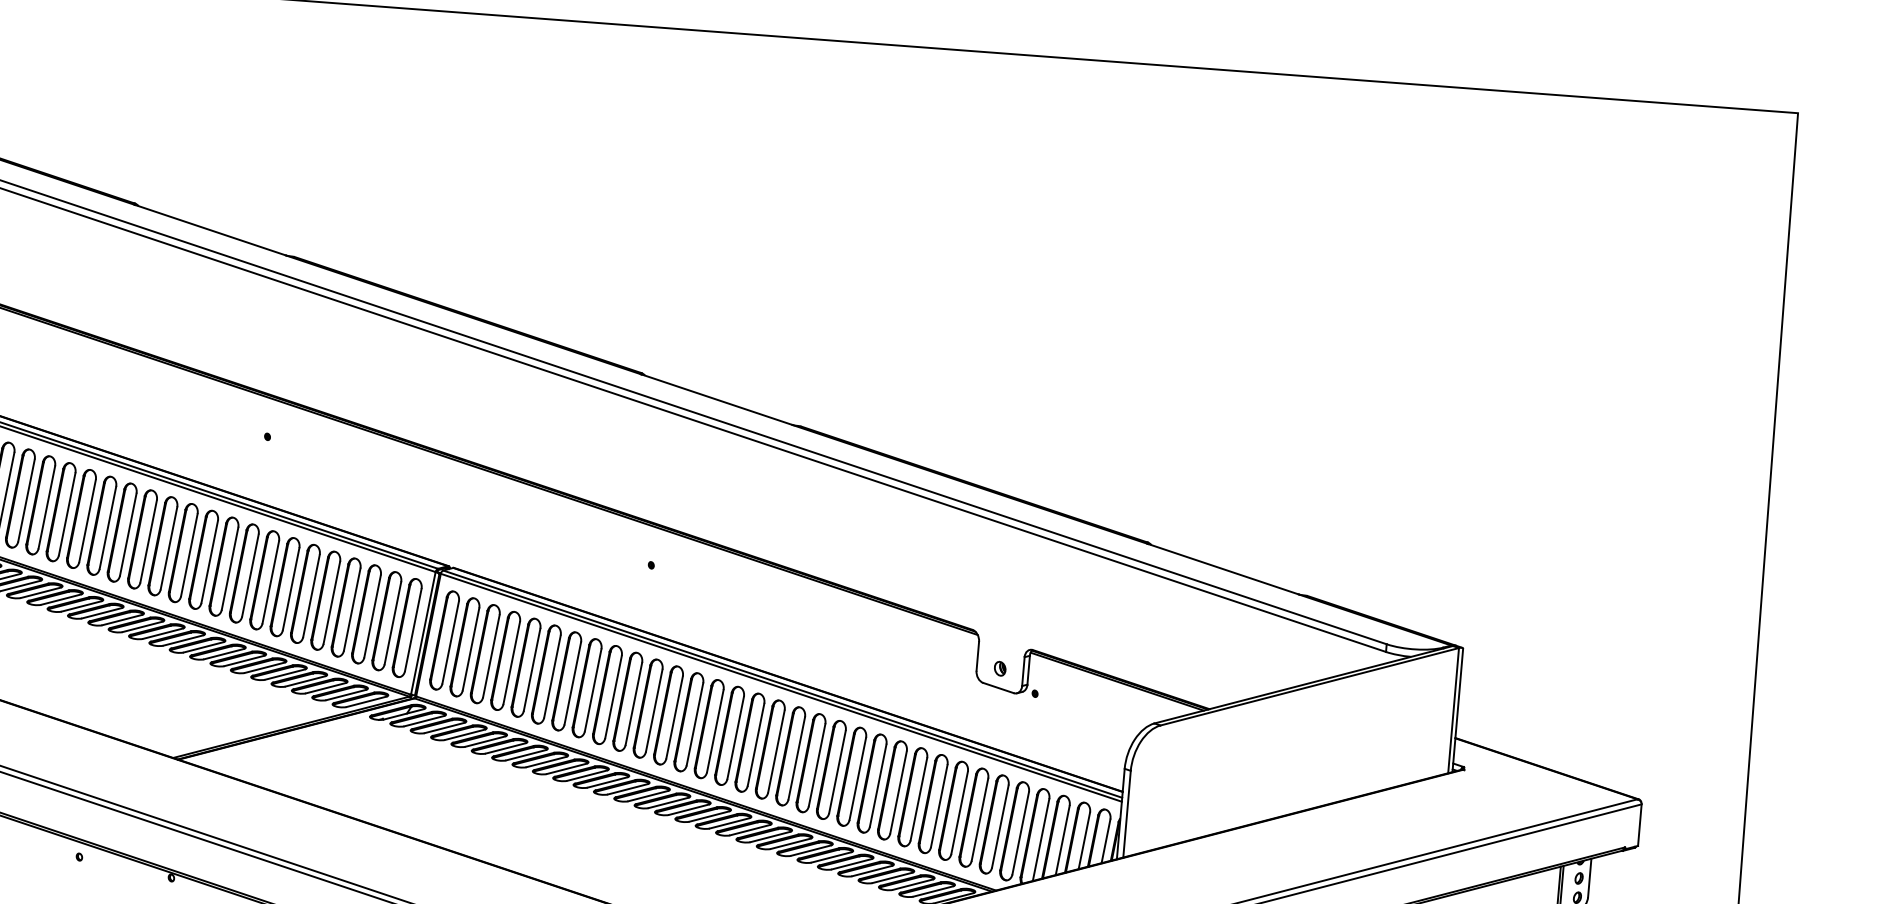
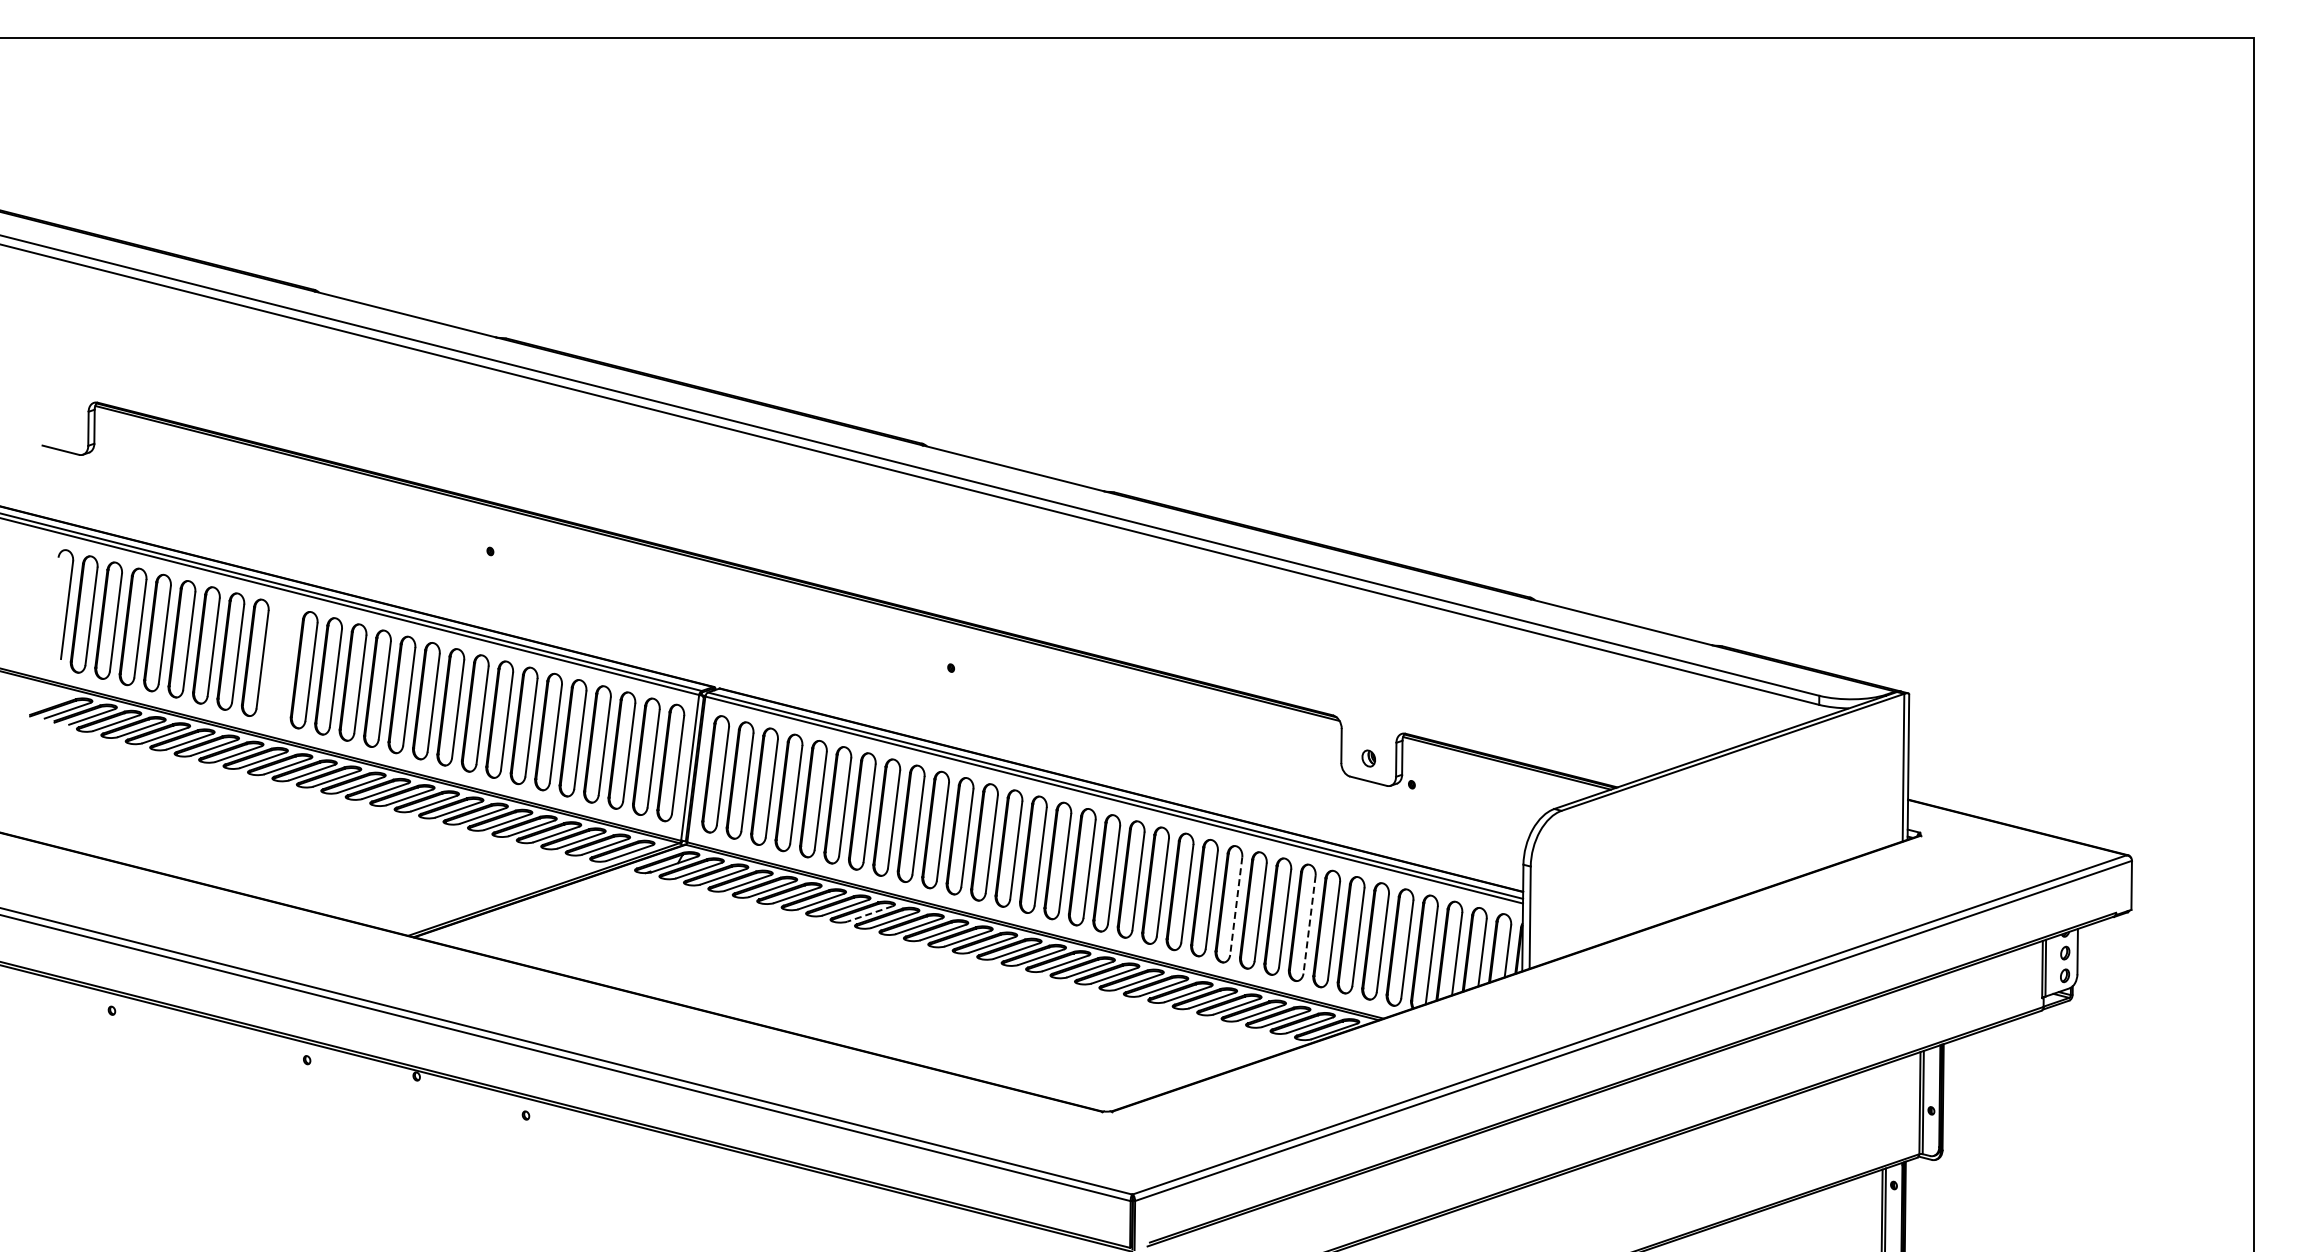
part: (81, 518) -> (279, 663), removed
line: (566, 769) -> (869, 914), solid -> dashed
line: (878, 785) -> (1236, 906), solid -> dashed
line: (939, 806) -> (1309, 925), solid -> dashed

